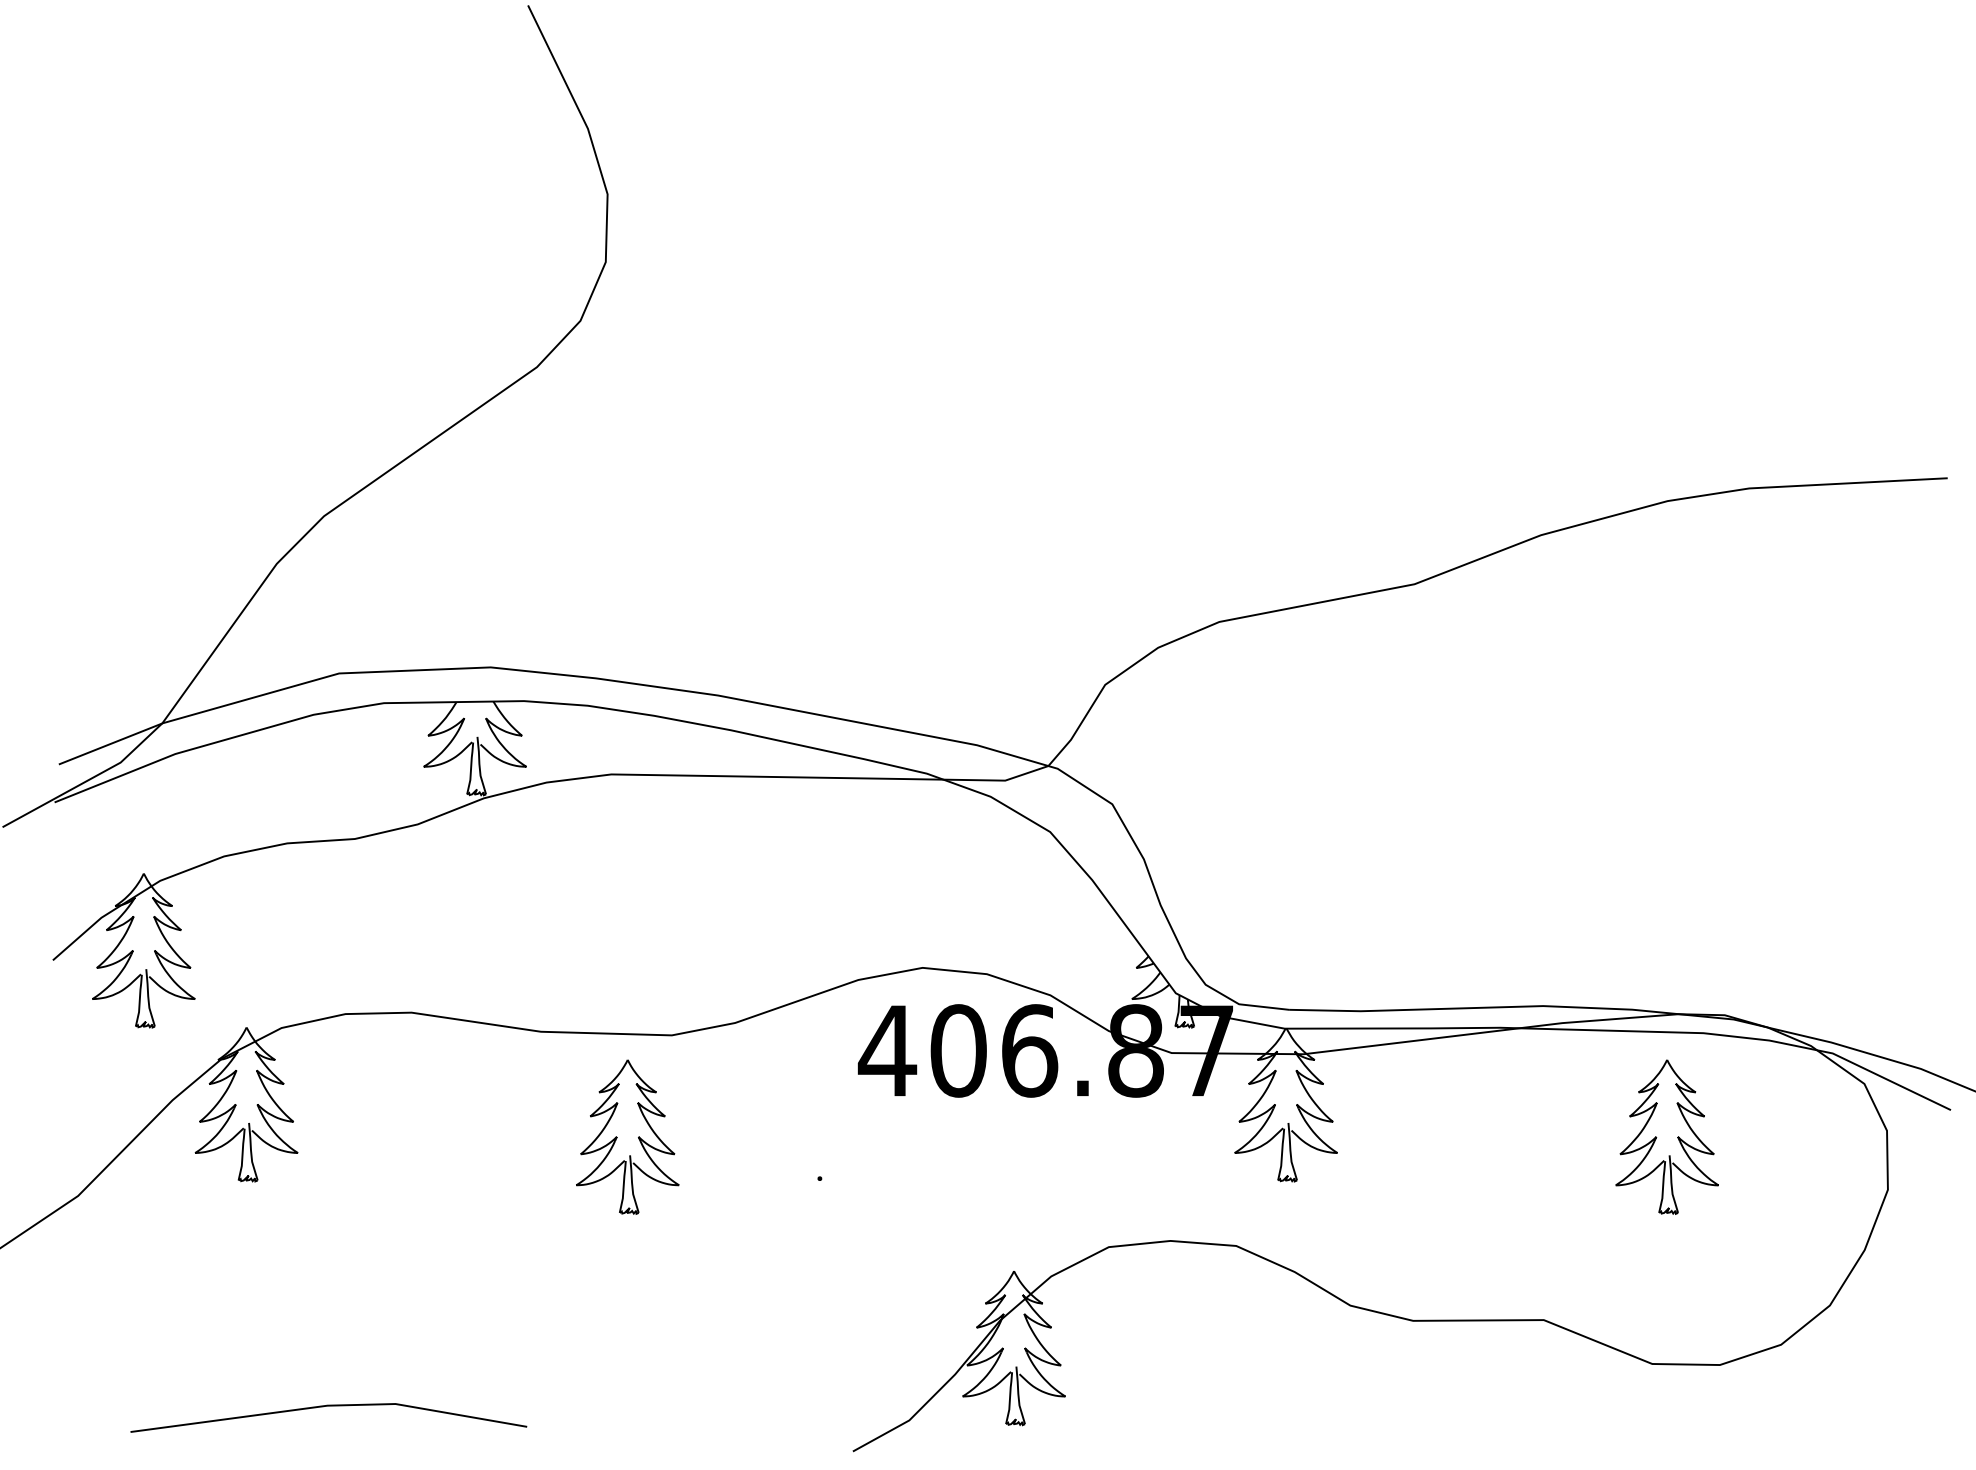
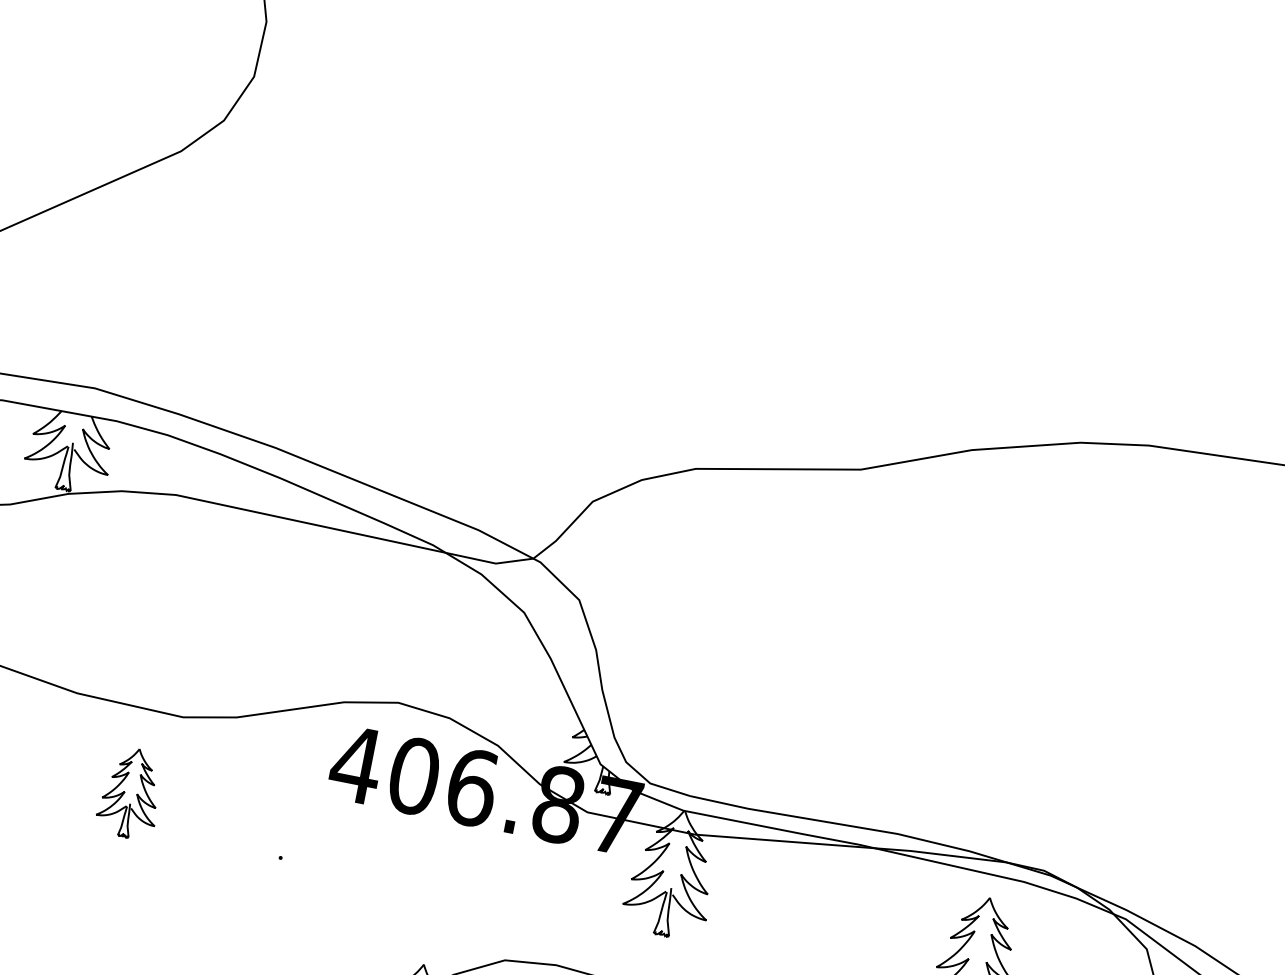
part: (627, 1136) -> (130, 792), size x0.7

